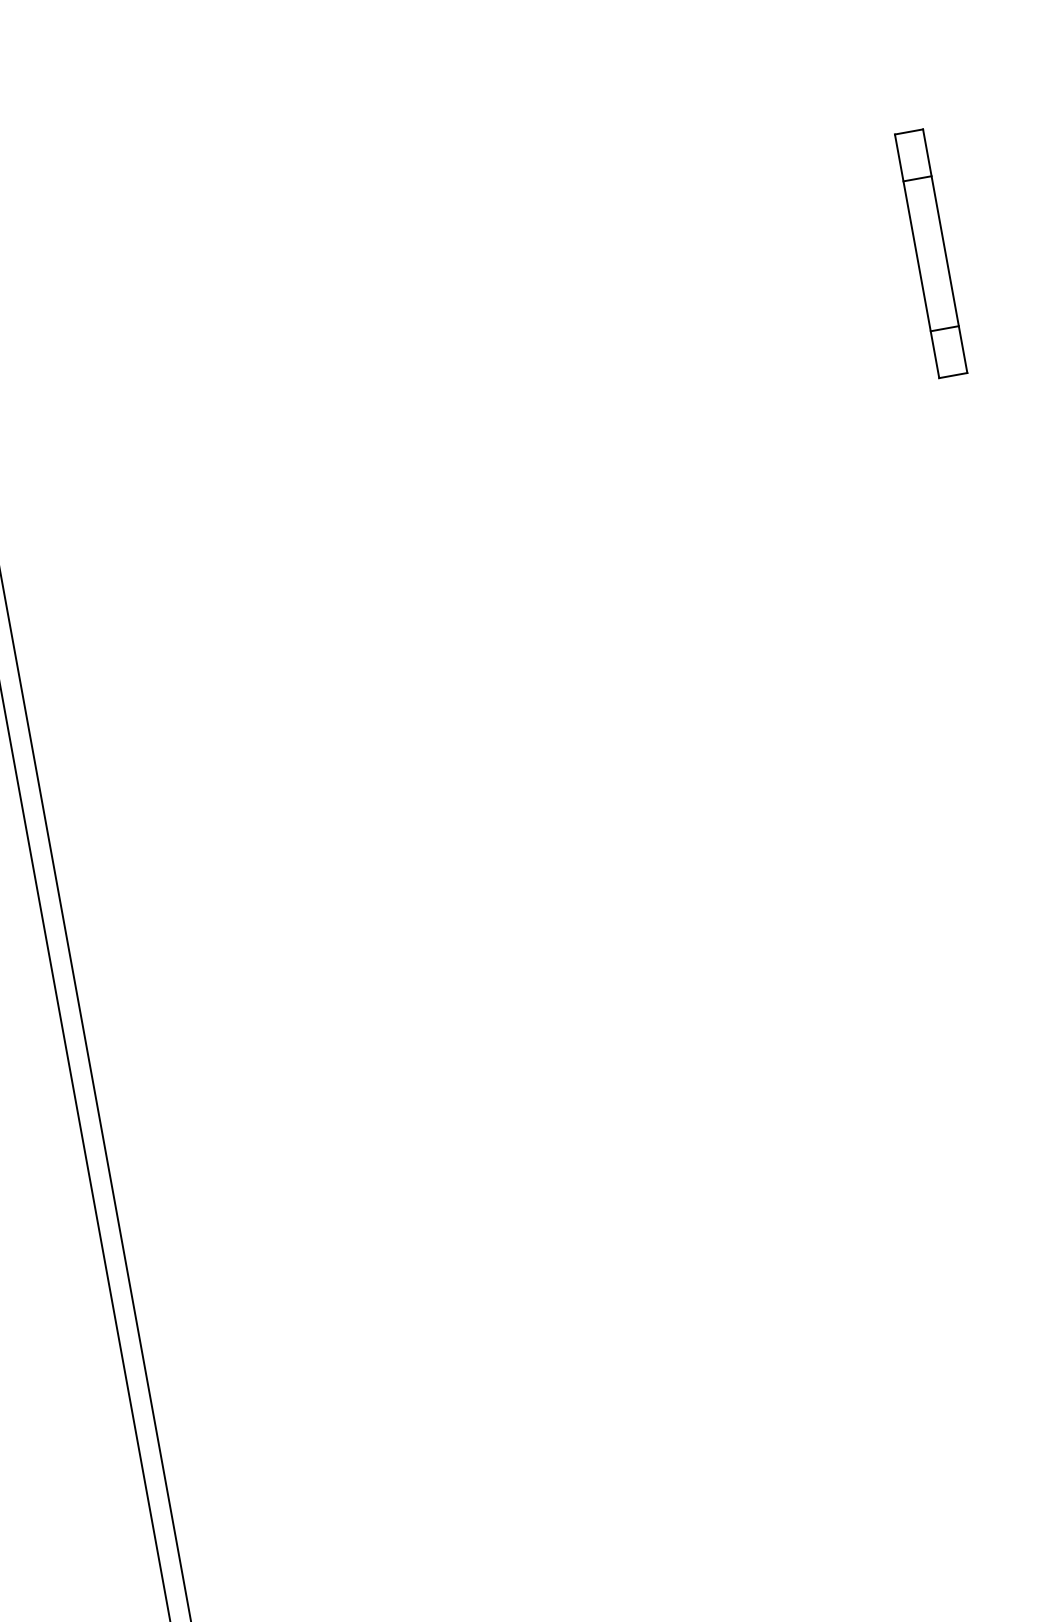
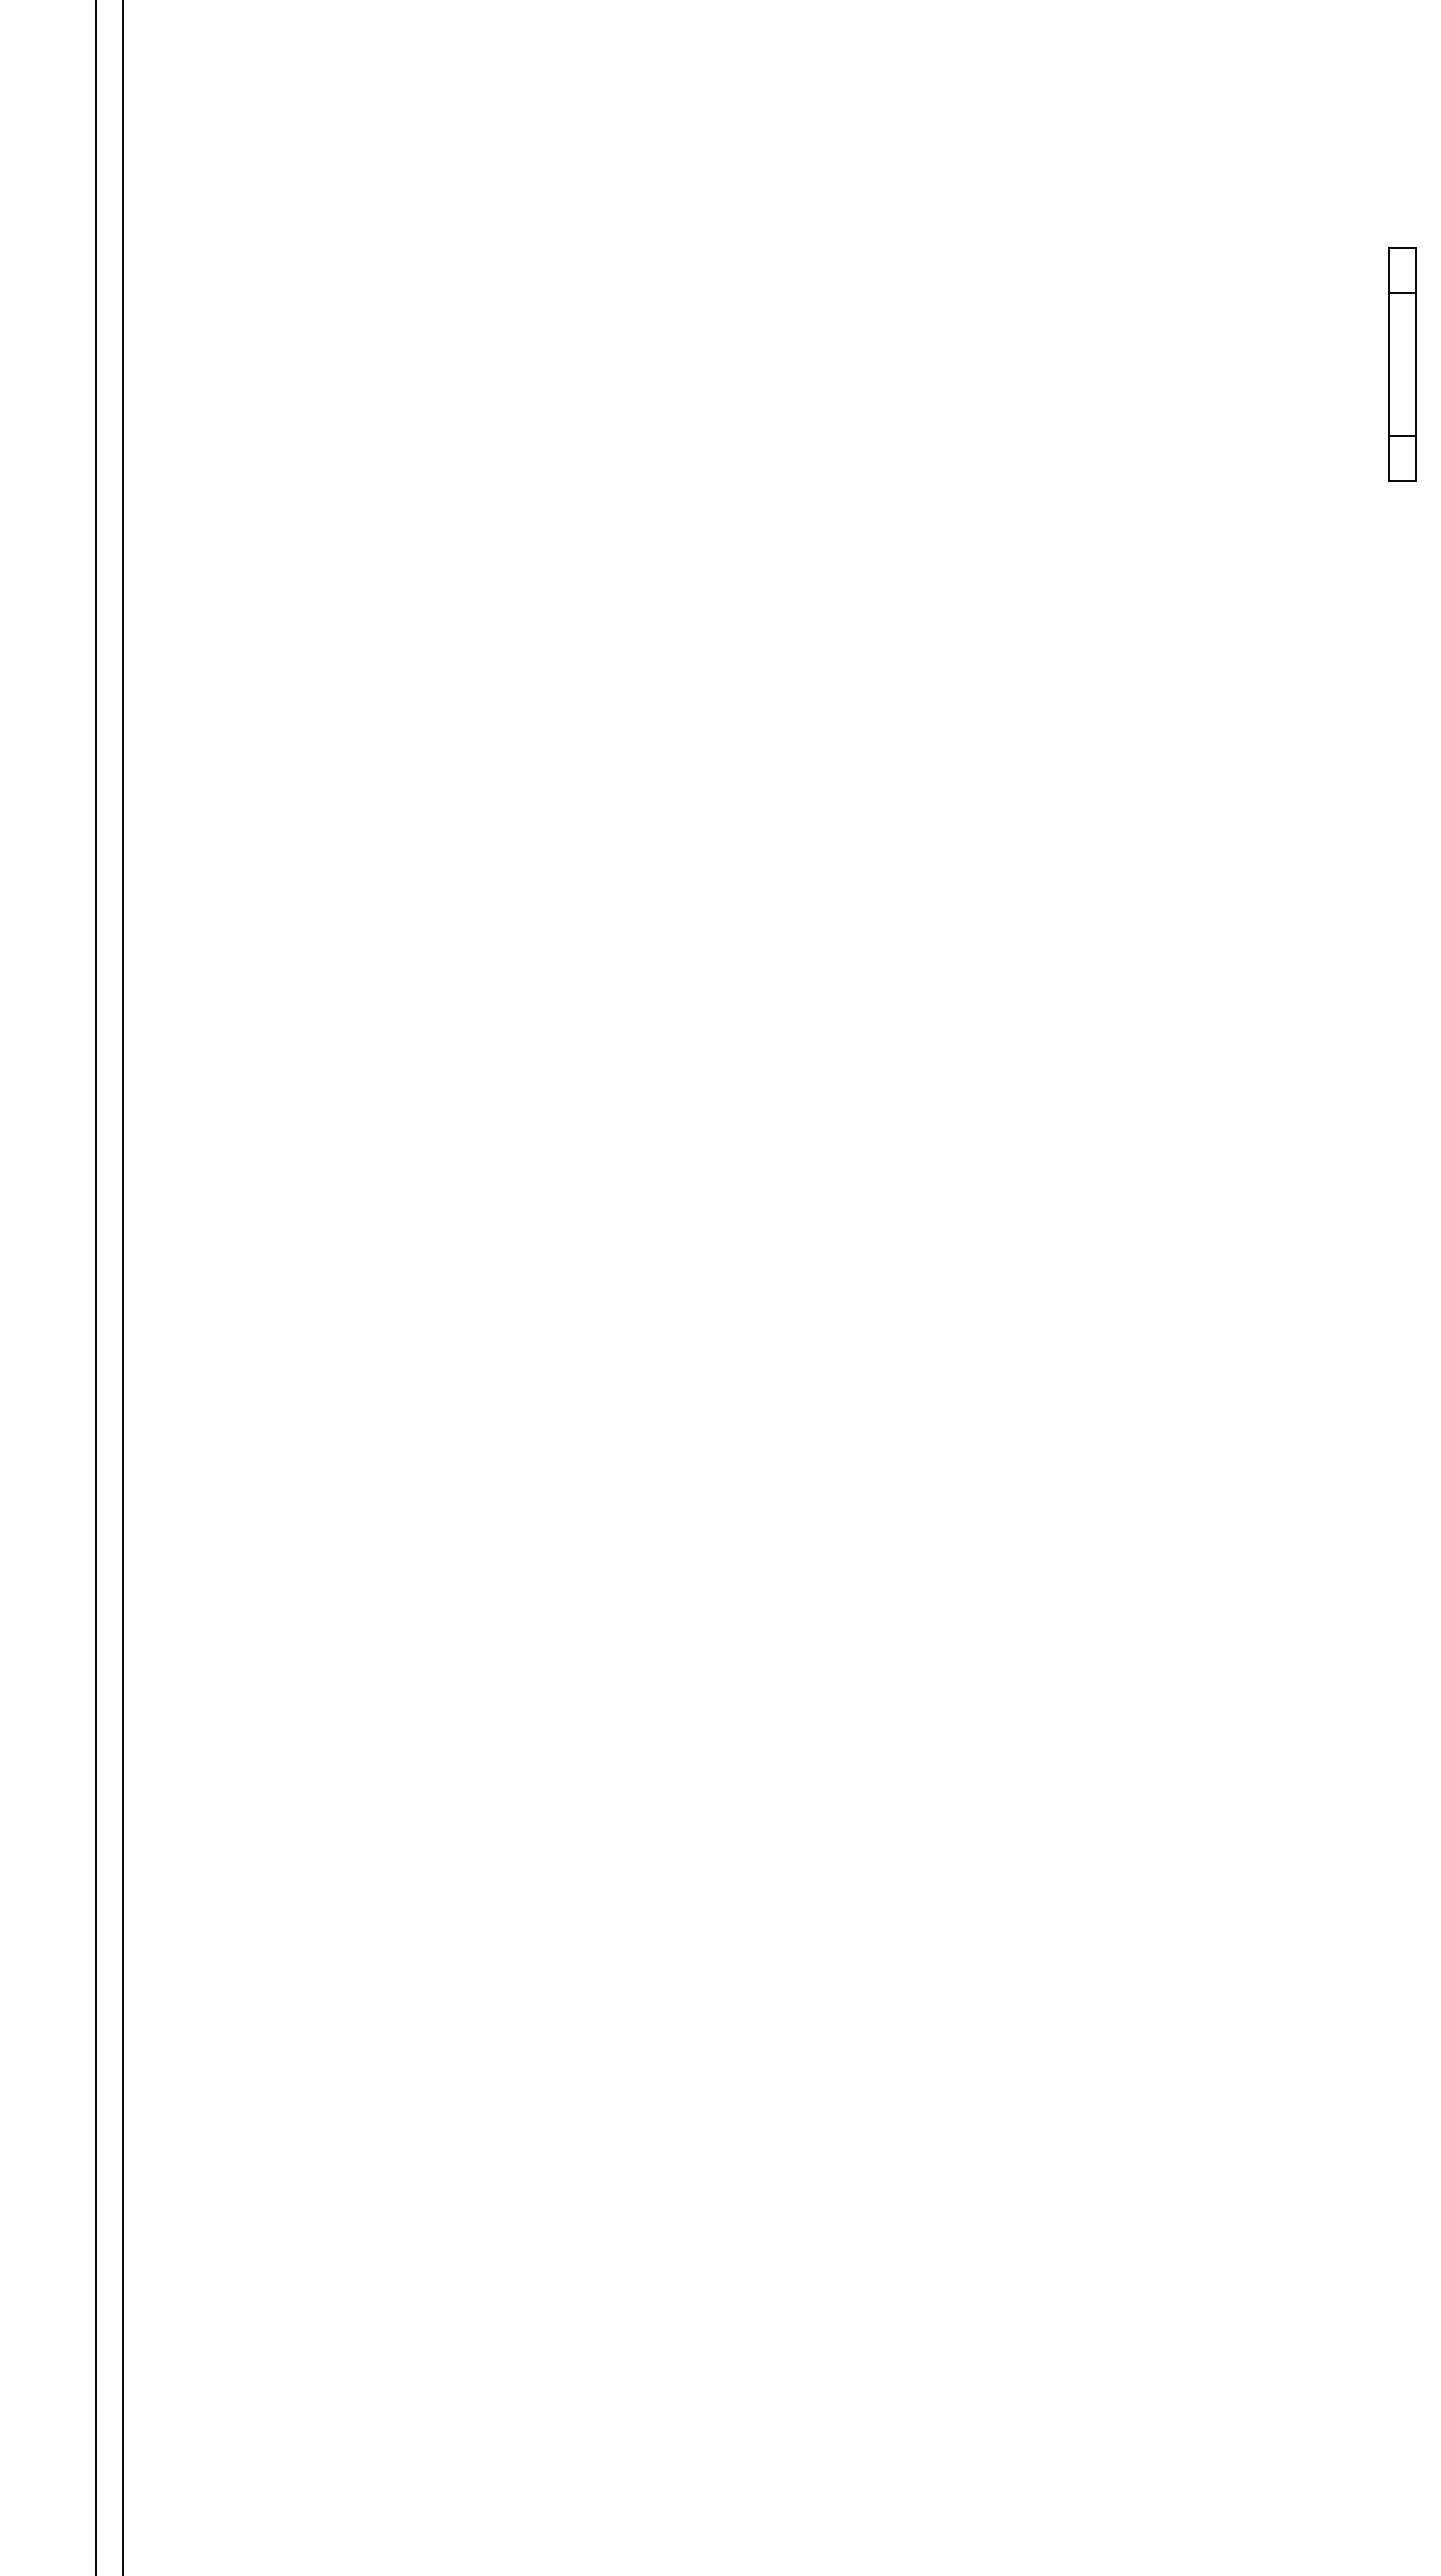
part: (931, 253) -> (1402, 364), size x0.71

